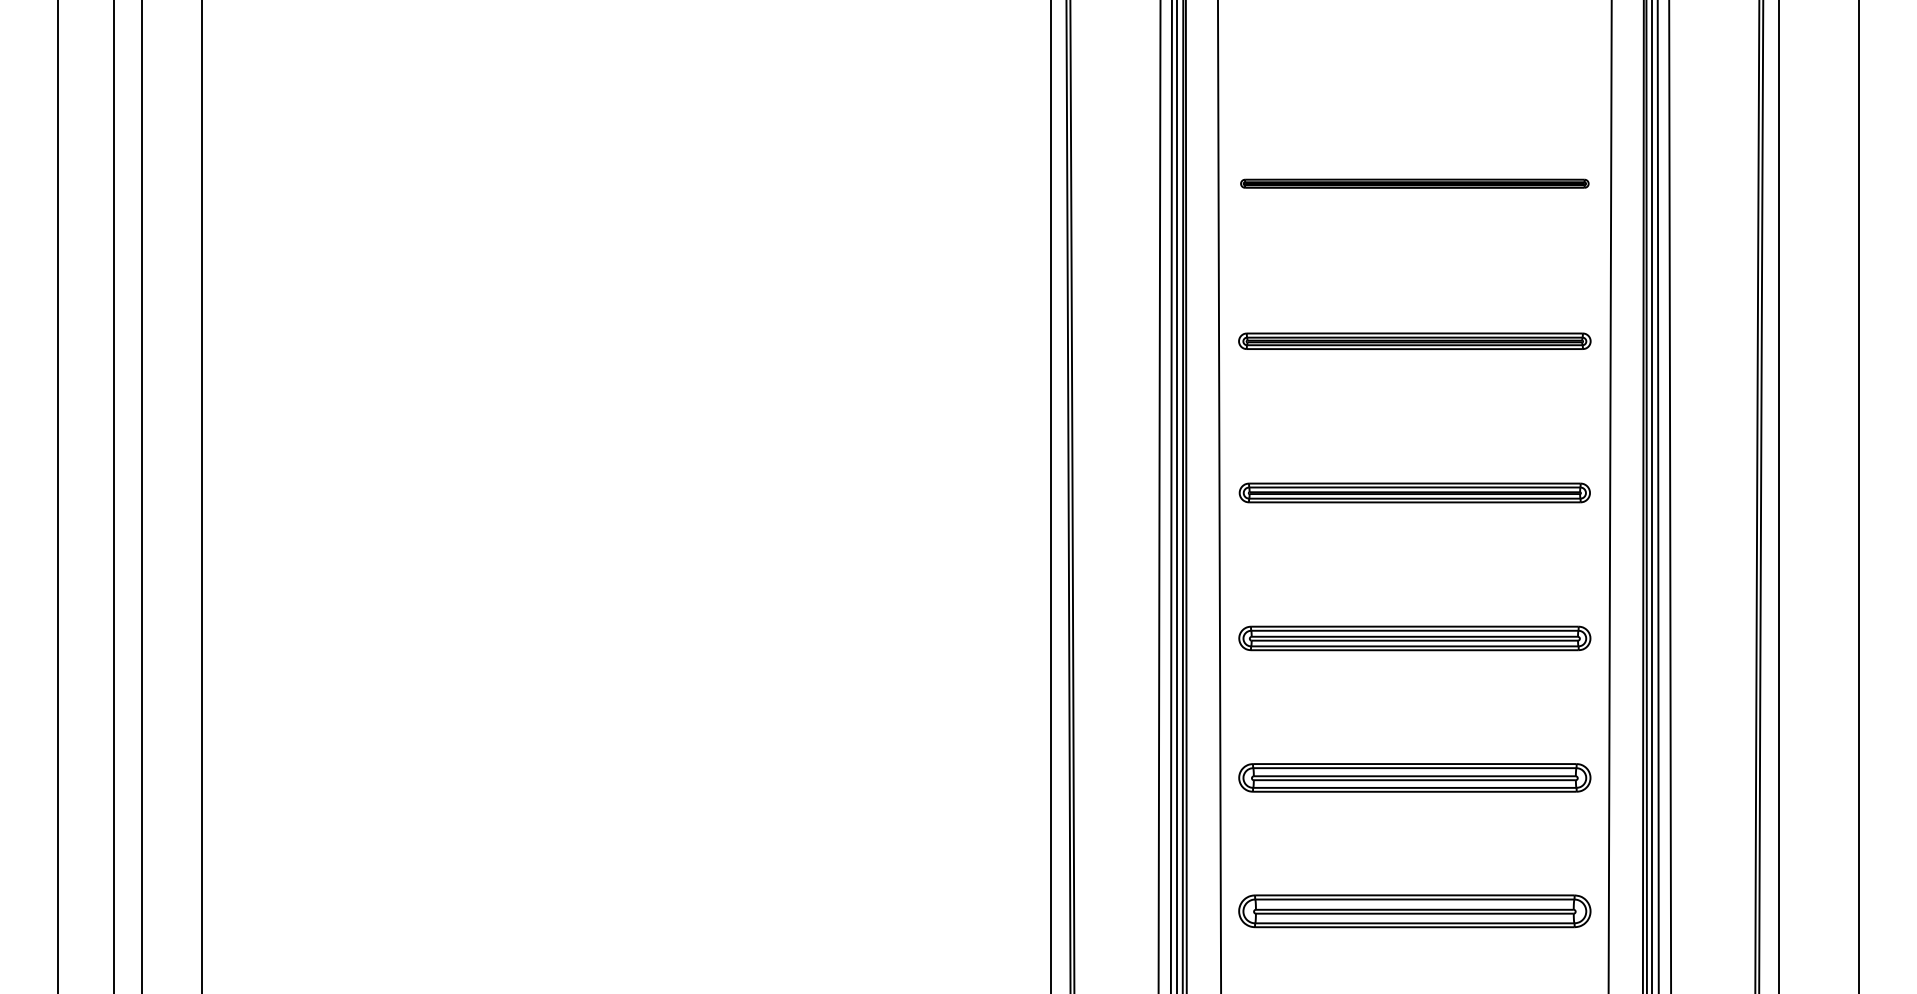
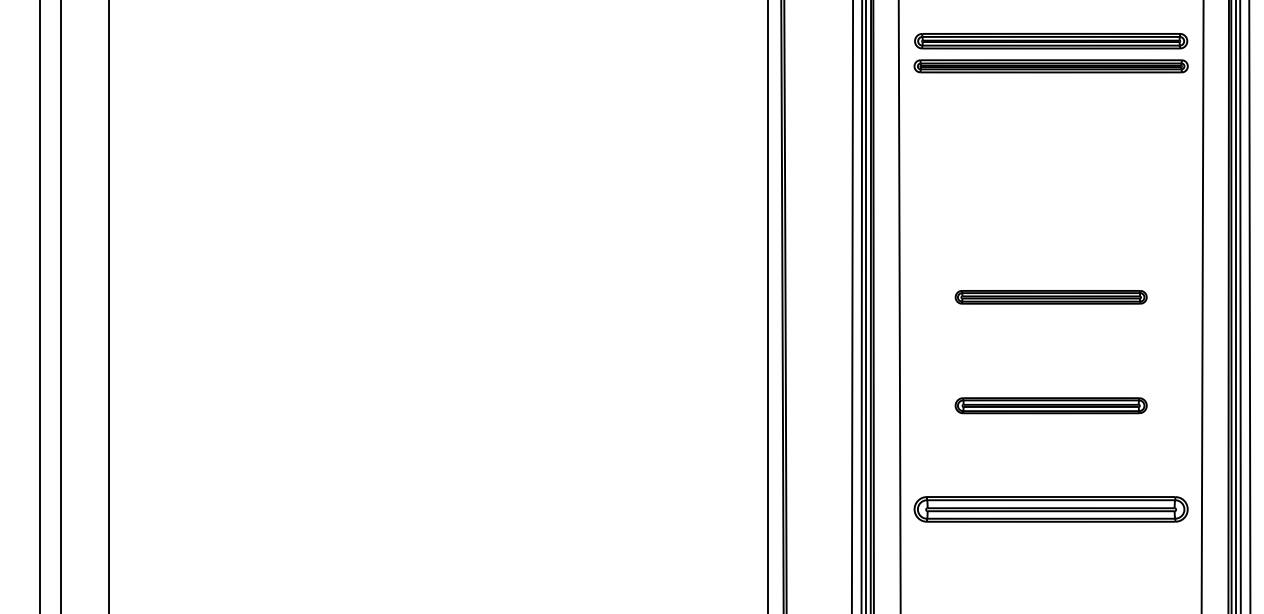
part: (1414, 492) -> (1050, 40), moved
part: (1414, 638) -> (1050, 297), size x0.7
part: (1414, 777) -> (1050, 405), size x0.7

